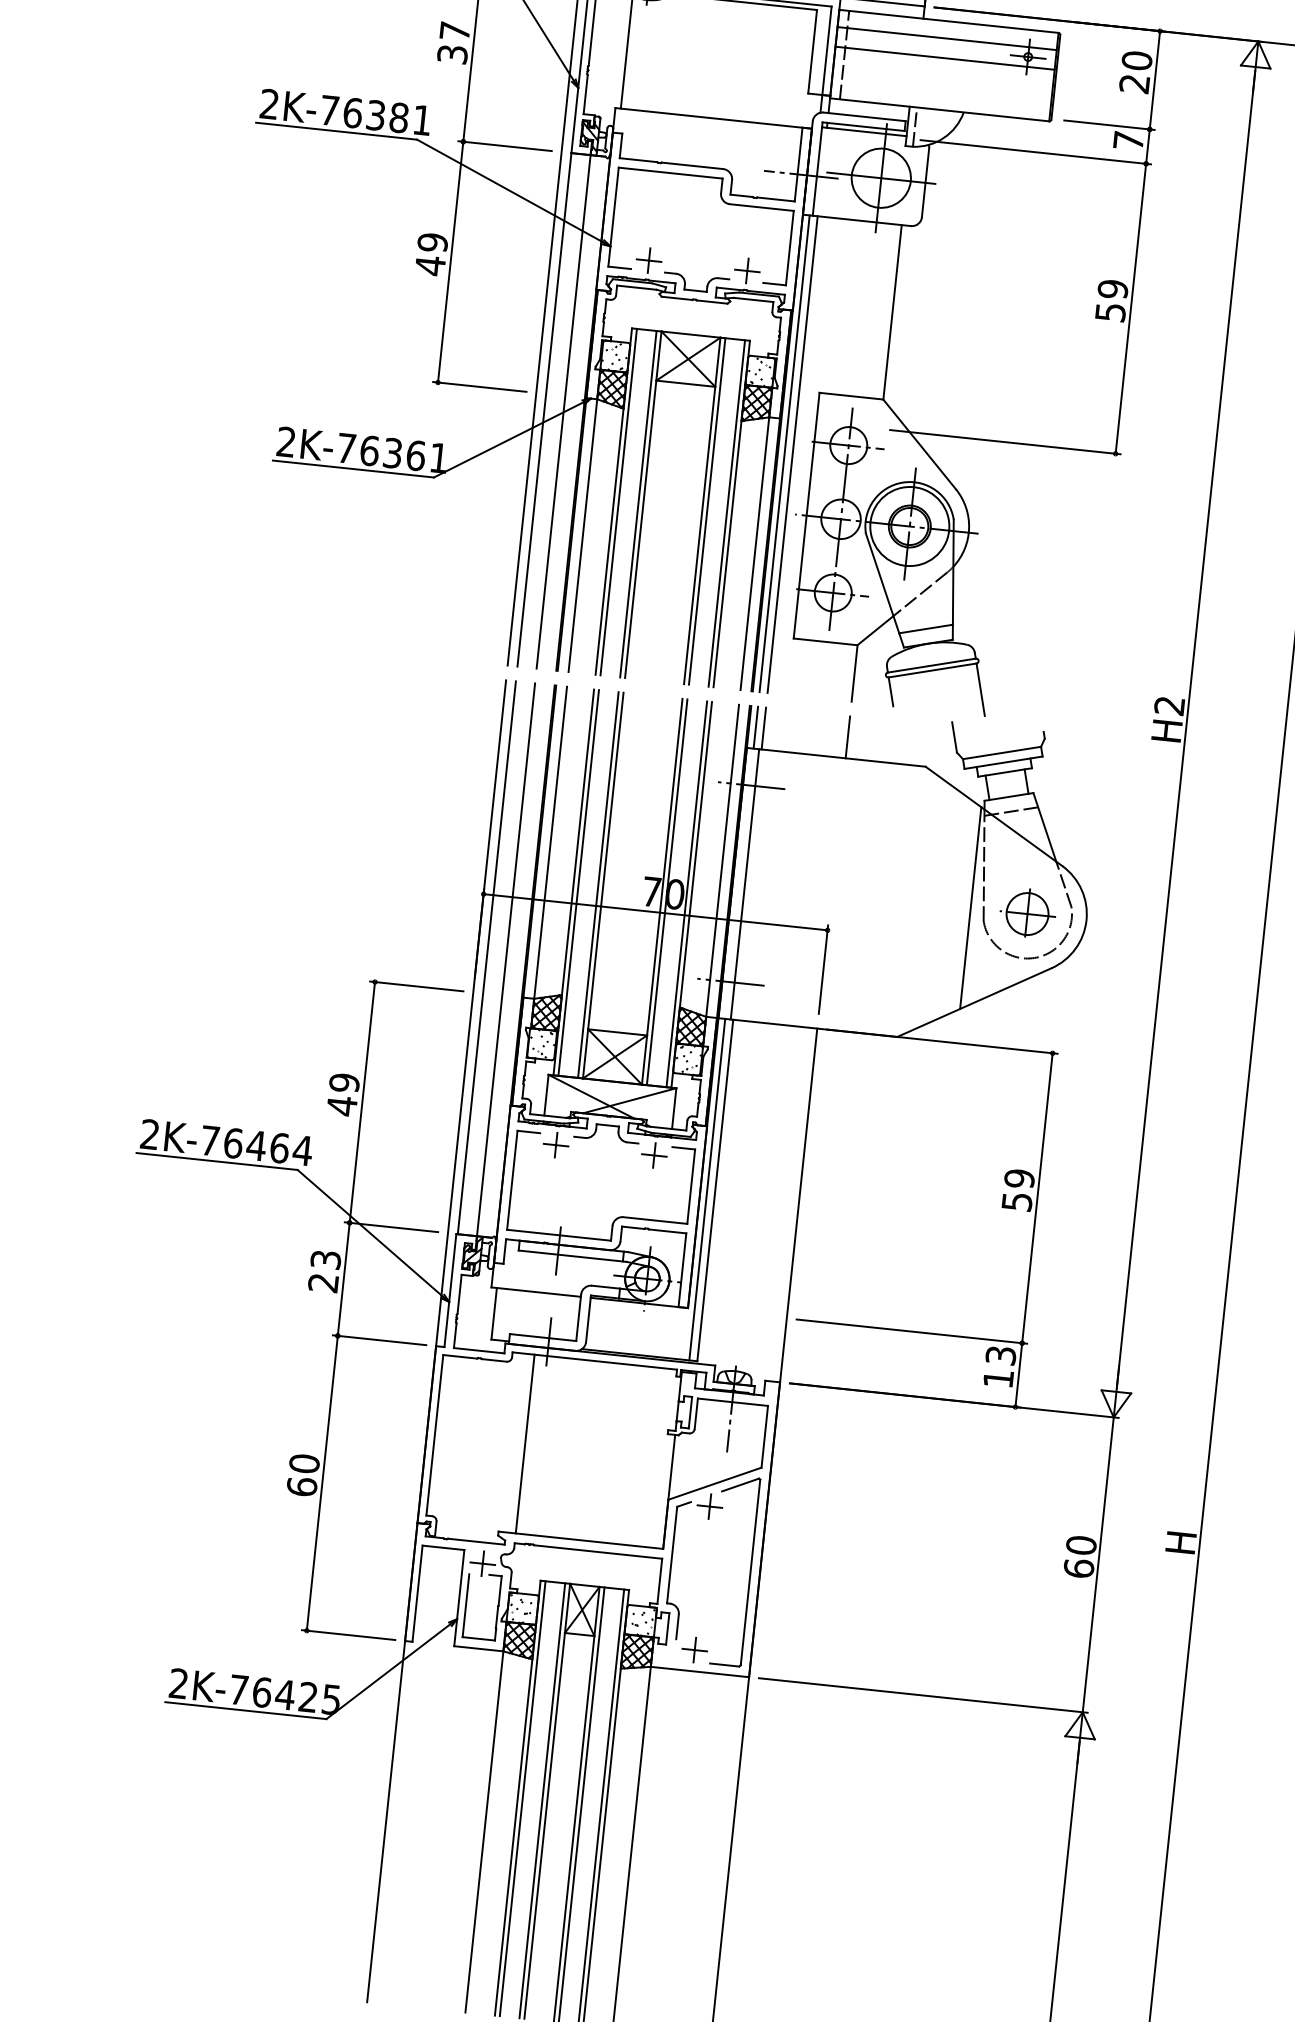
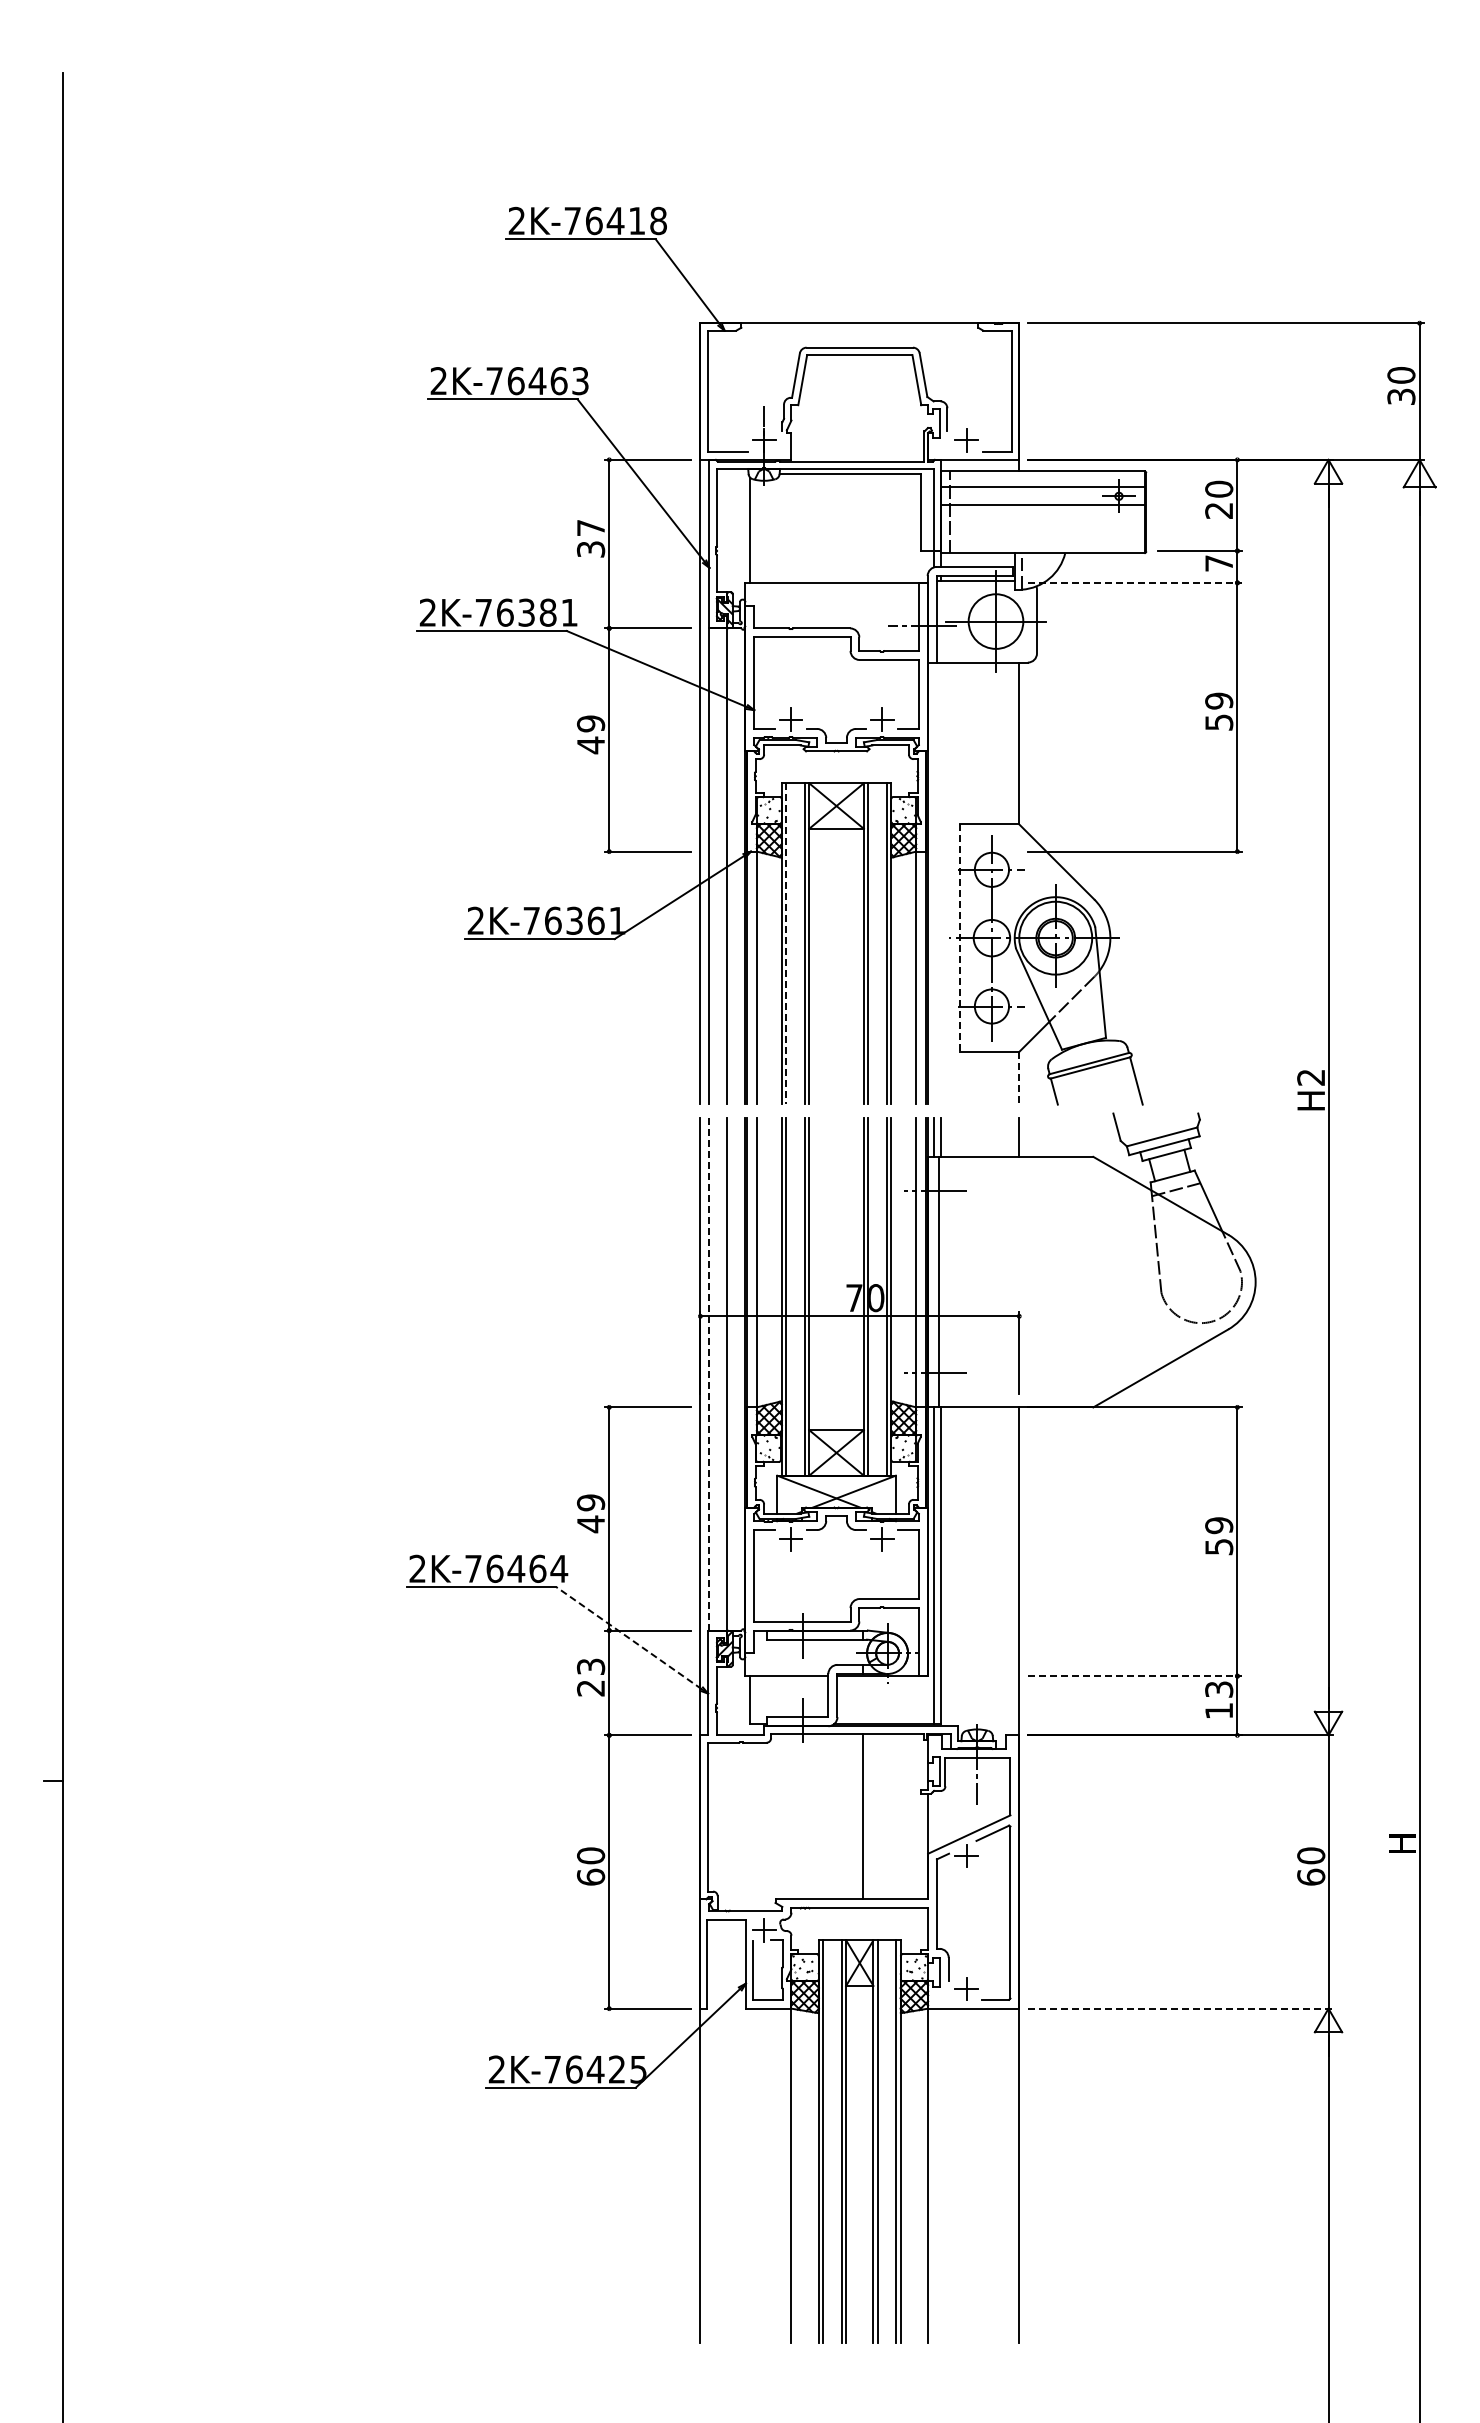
line: (1036, 151) -> (1135, 582), solid -> dashed
line: (784, 453) -> (933, 883), removed
line: (792, 454) -> (941, 883), removed
line: (618, 501) -> (786, 943), solid -> dashed
line: (807, 516) -> (960, 938), solid -> dashed
line: (926, 628) -> (1080, 1030), removed
line: (854, 673) -> (1019, 1078), solid -> dashed
line: (970, 907) -> (1148, 1281), removed
part: (1027, 912) -> (1200, 1280), removed
line: (486, 956) -> (709, 1373), solid -> dashed
line: (370, 1233) -> (629, 1638), solid -> dashed
line: (912, 1332) -> (1135, 1676), solid -> dashed
line: (525, 1444) -> (863, 1816), moved
line: (924, 1695) -> (1181, 2008), solid -> dashed

